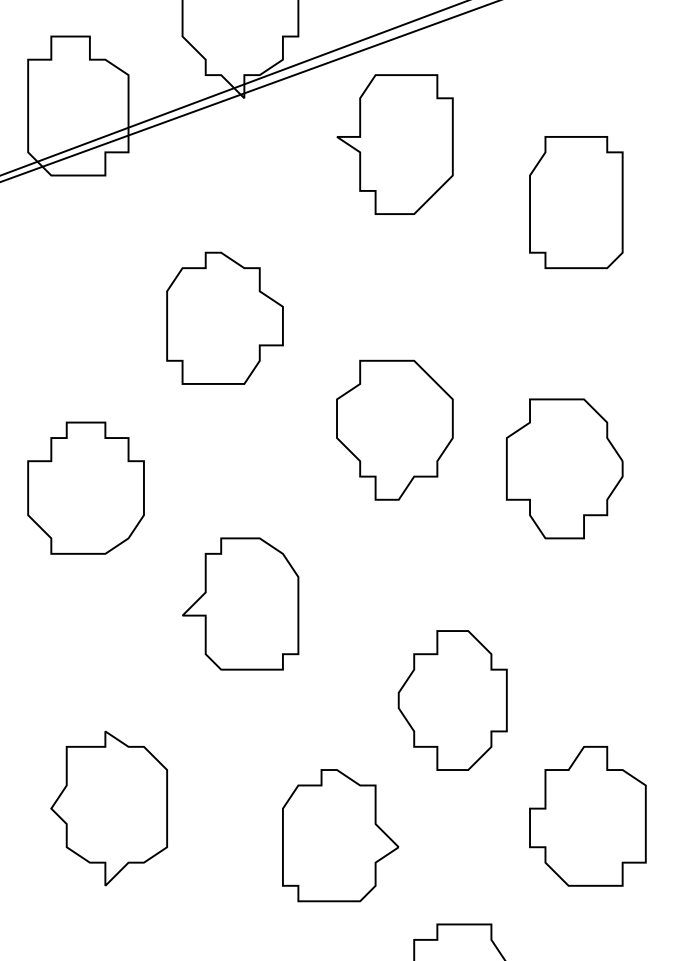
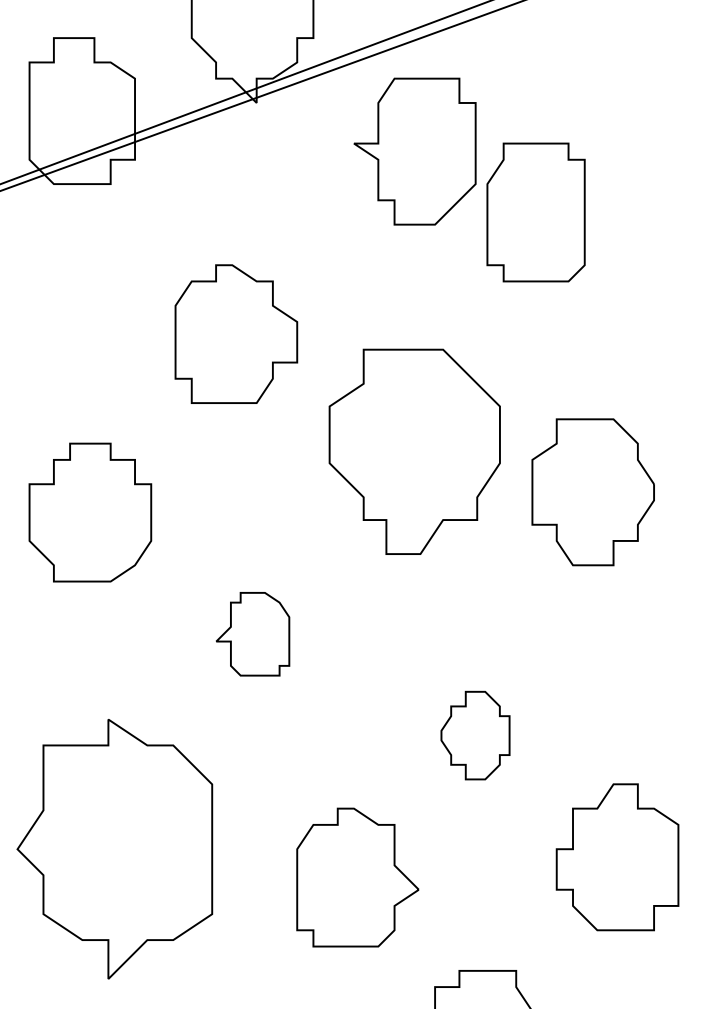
part: (576, 202) -> (536, 212), moved
part: (394, 429) -> (414, 450), size x1.4
part: (240, 603) -> (252, 633), size x0.6
part: (452, 700) -> (475, 735), size x0.6
part: (108, 808) -> (113, 849), size x1.6

